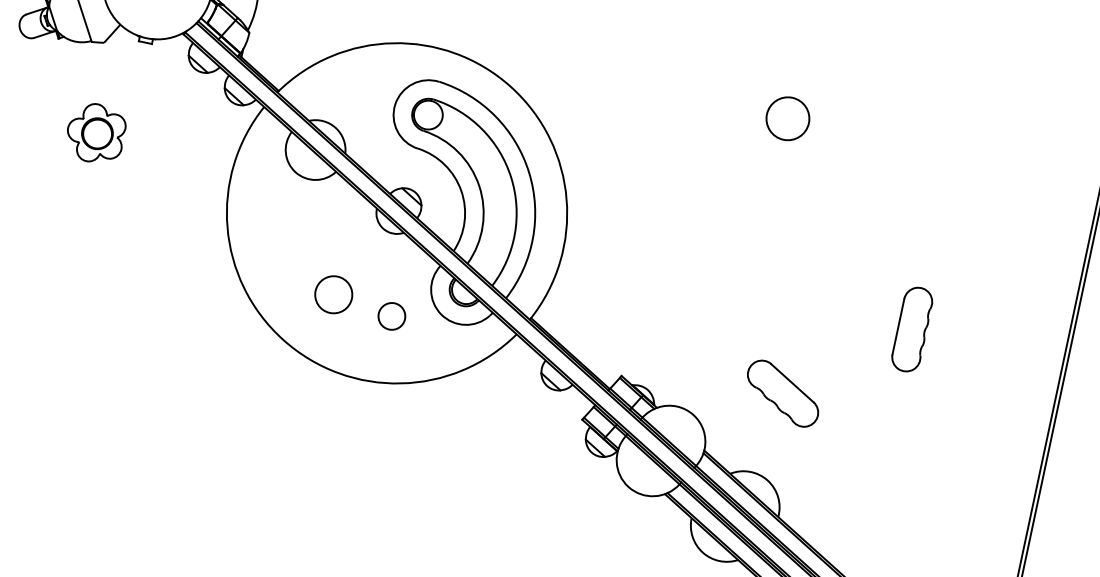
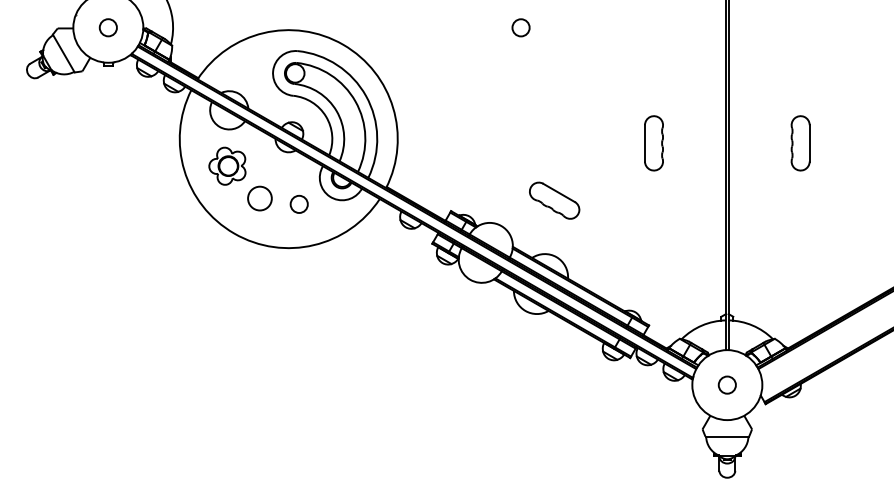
circle: (787, 118) -> (520, 27), size x0.62
part: (96, 132) -> (227, 165), moved
part: (911, 329) -> (653, 143), moved

